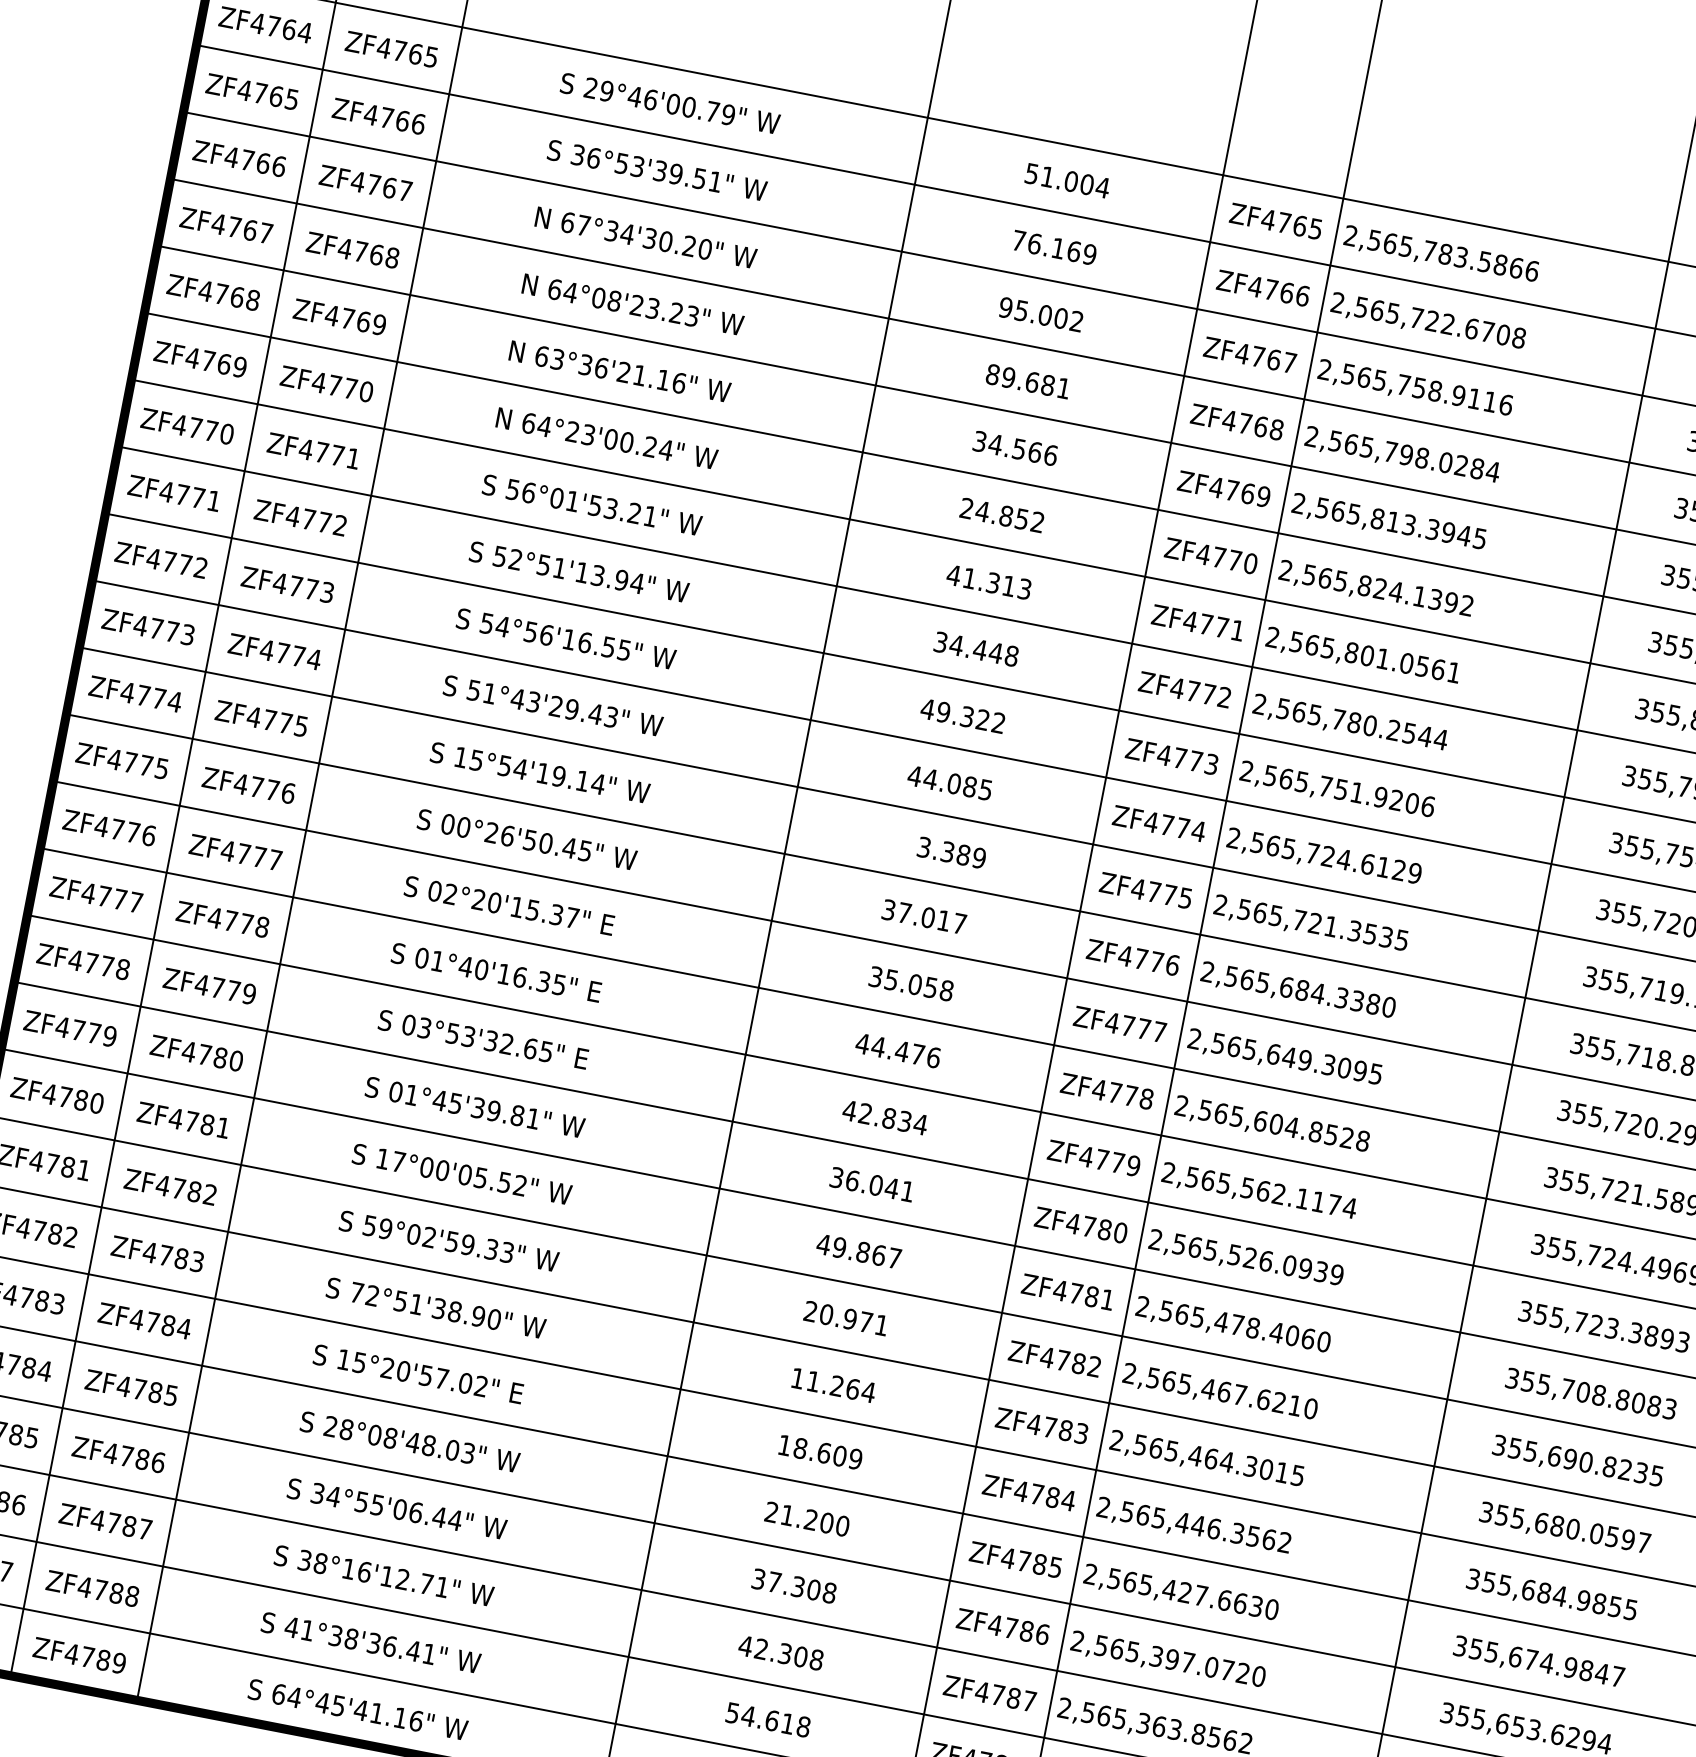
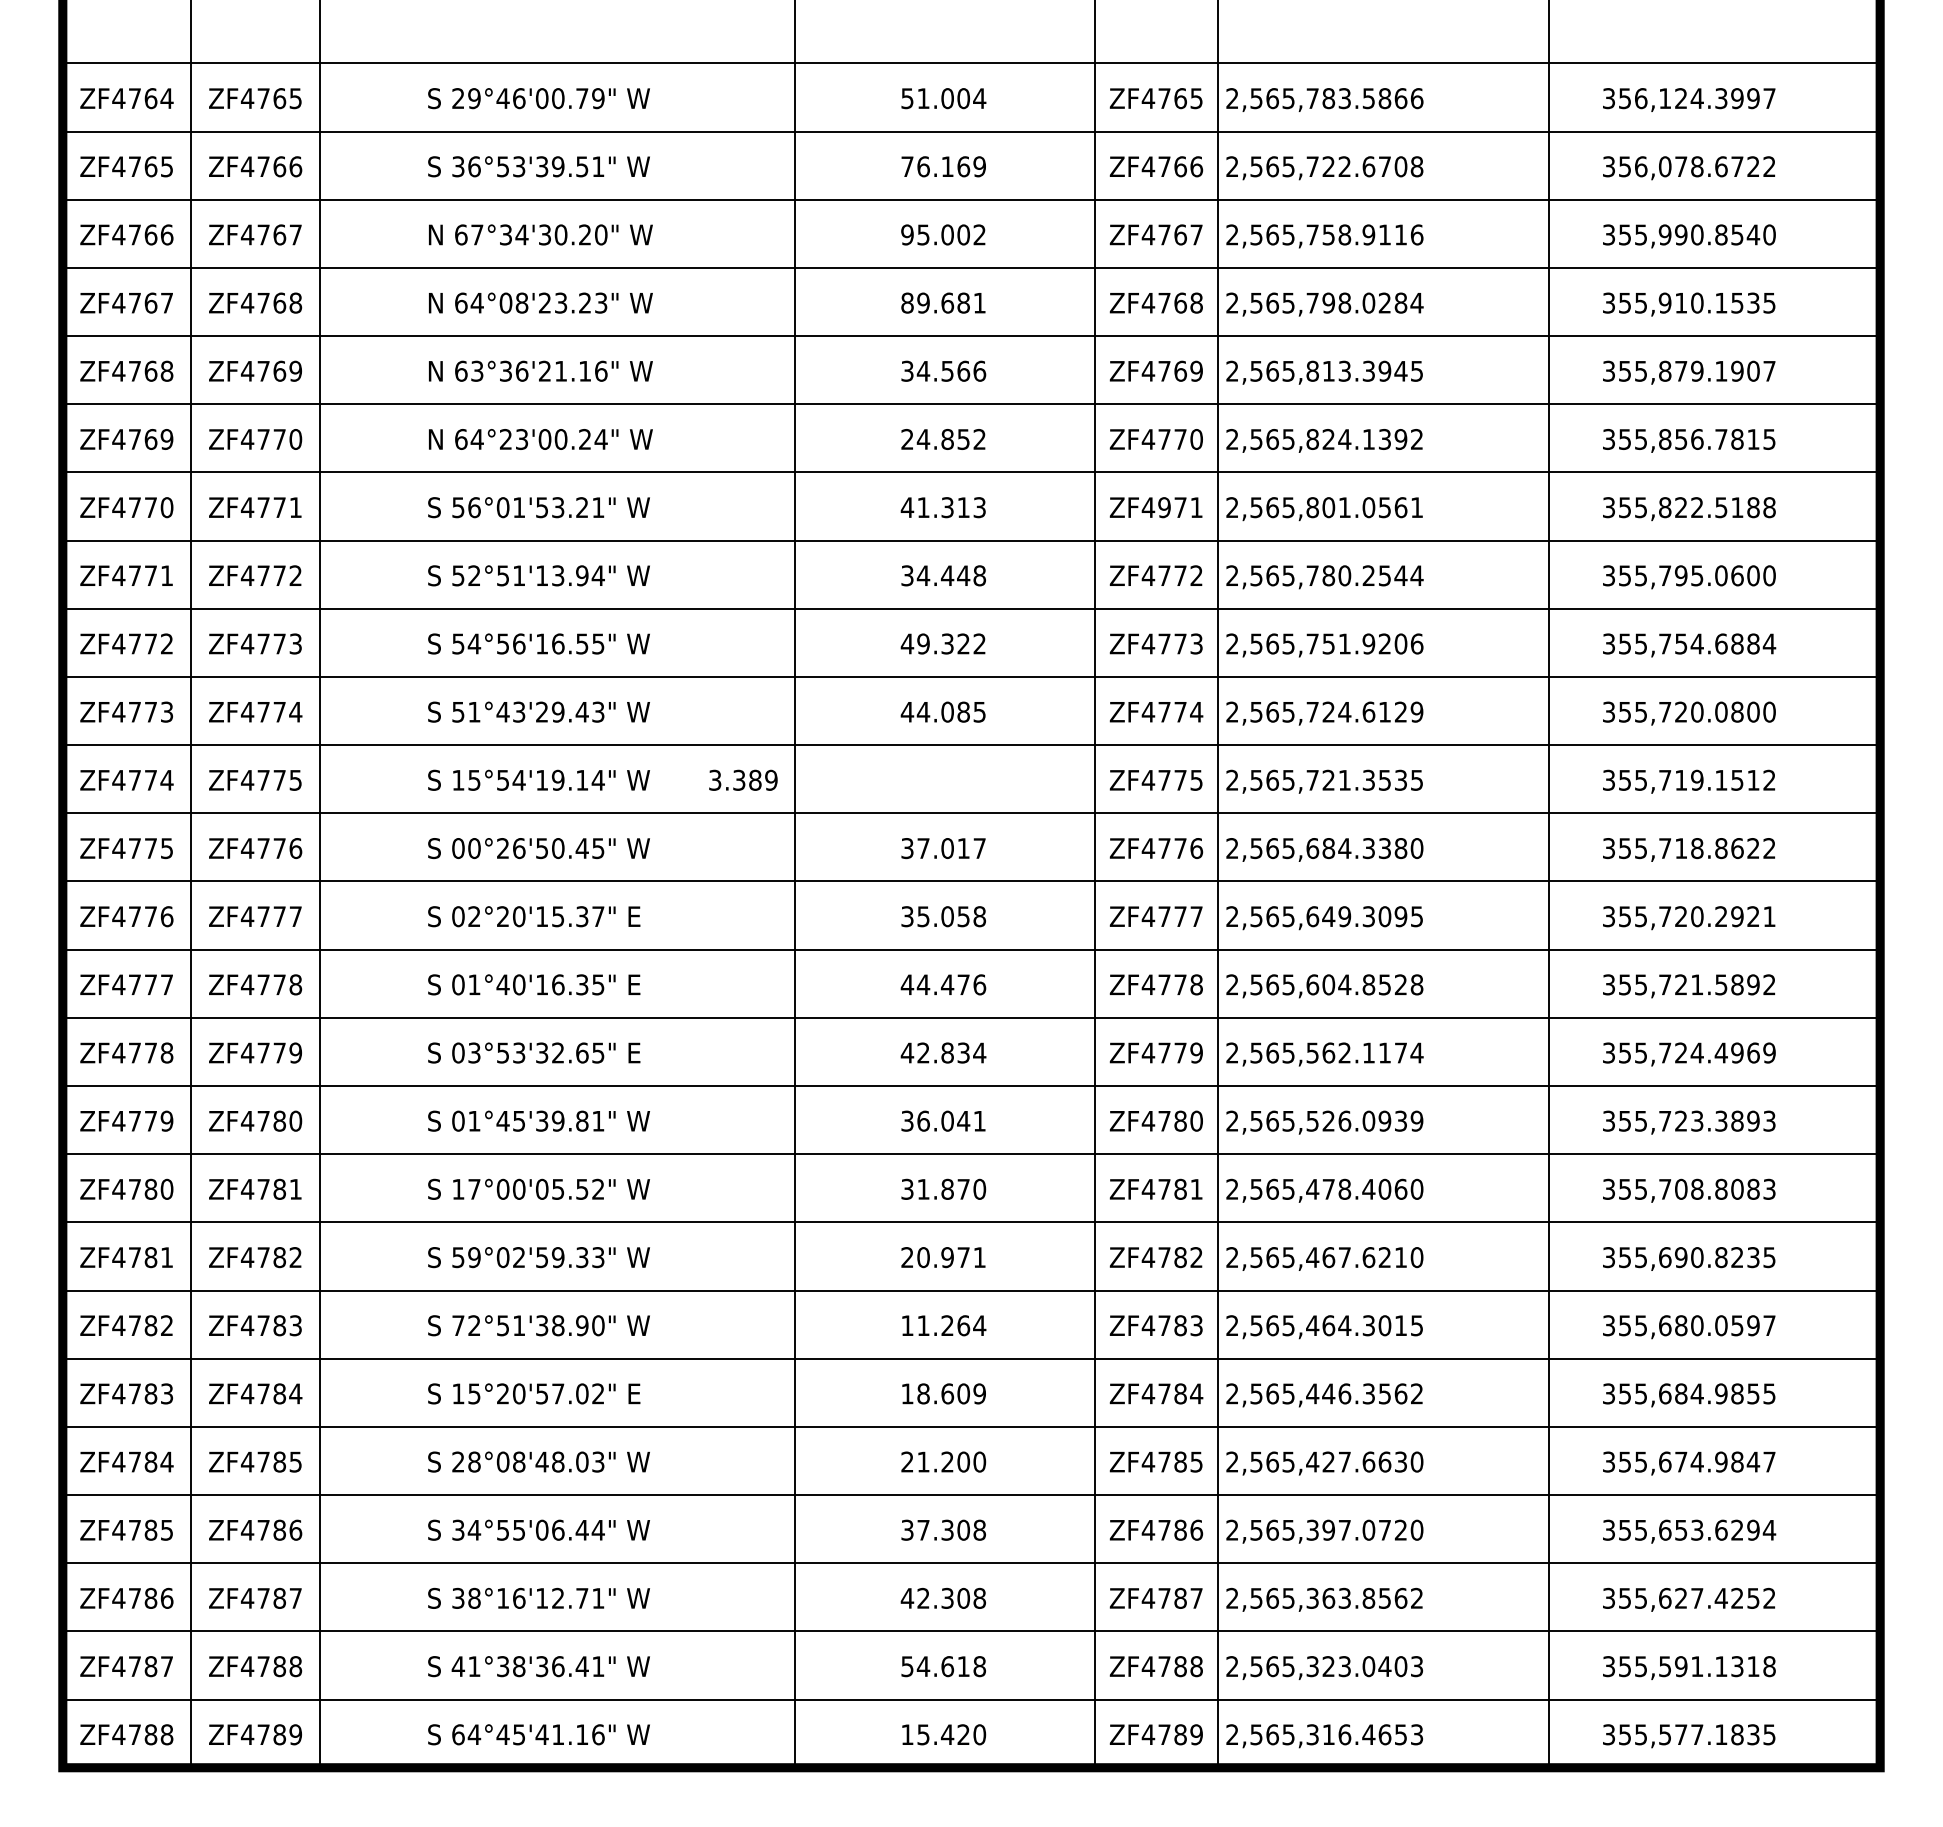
text: (1206, 624) -> (1164, 507), ZF4771 -> ZF4971
text: (952, 852) -> (743, 779), moved
text: (859, 1250) -> (943, 1188), 49.867 -> 31.870

